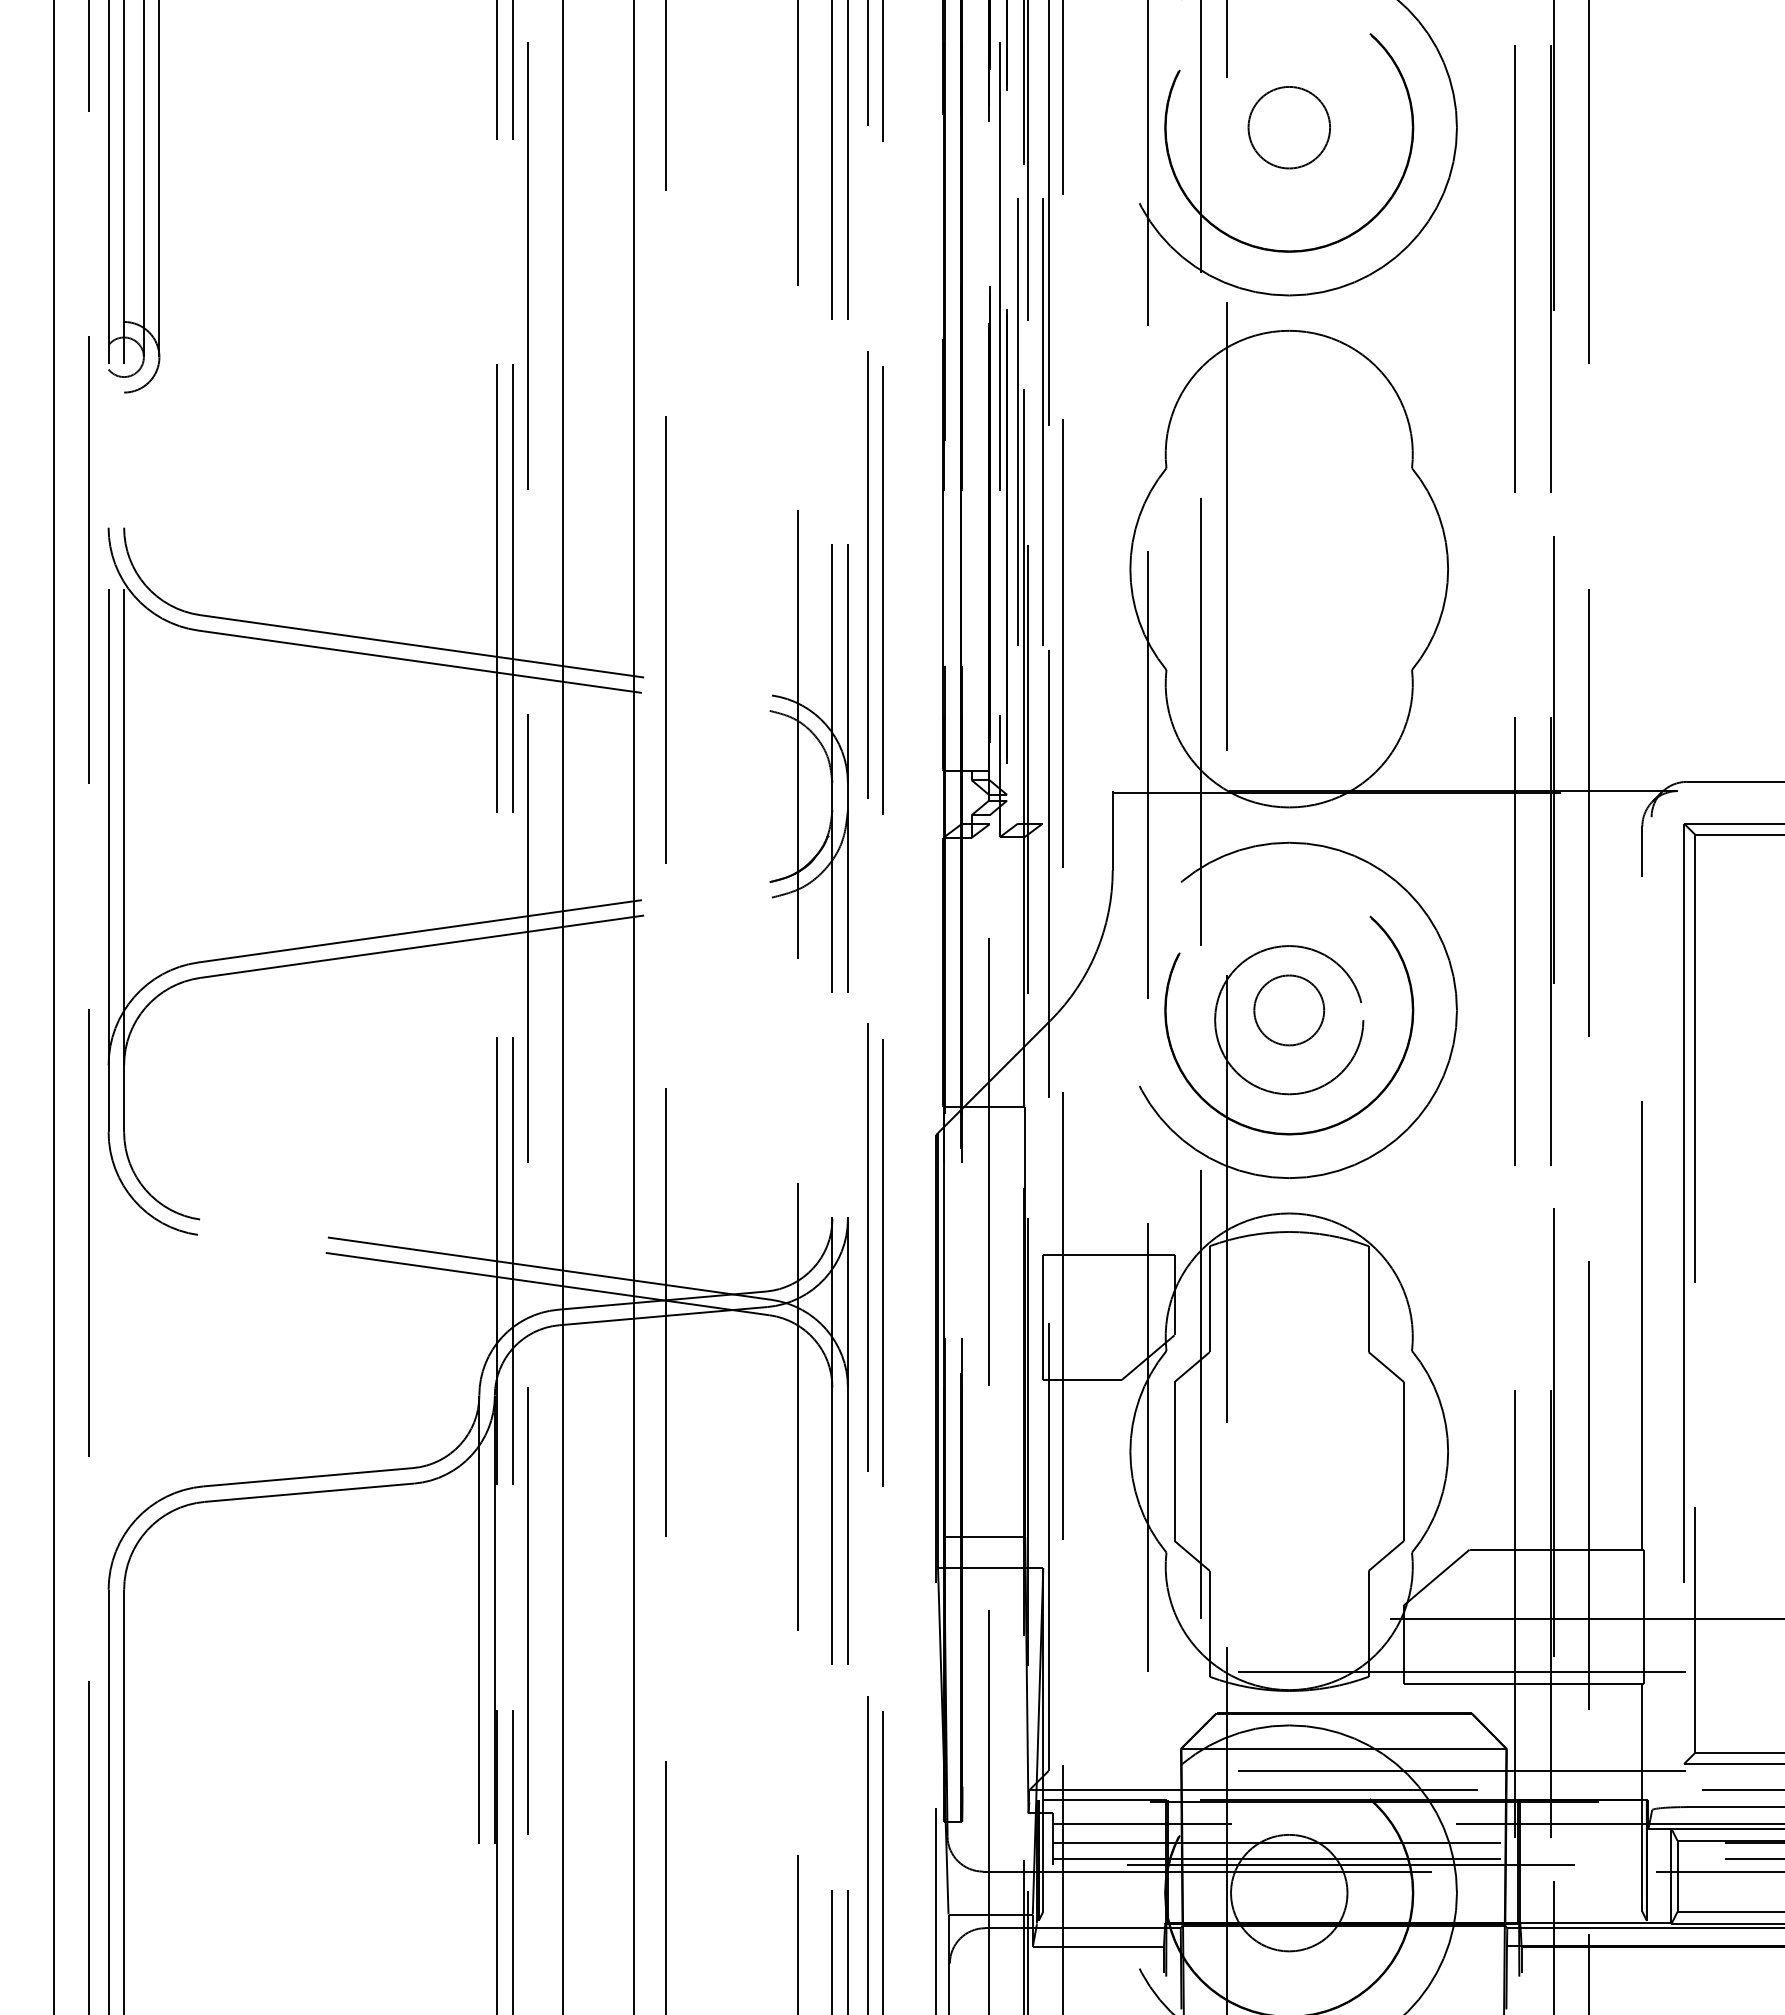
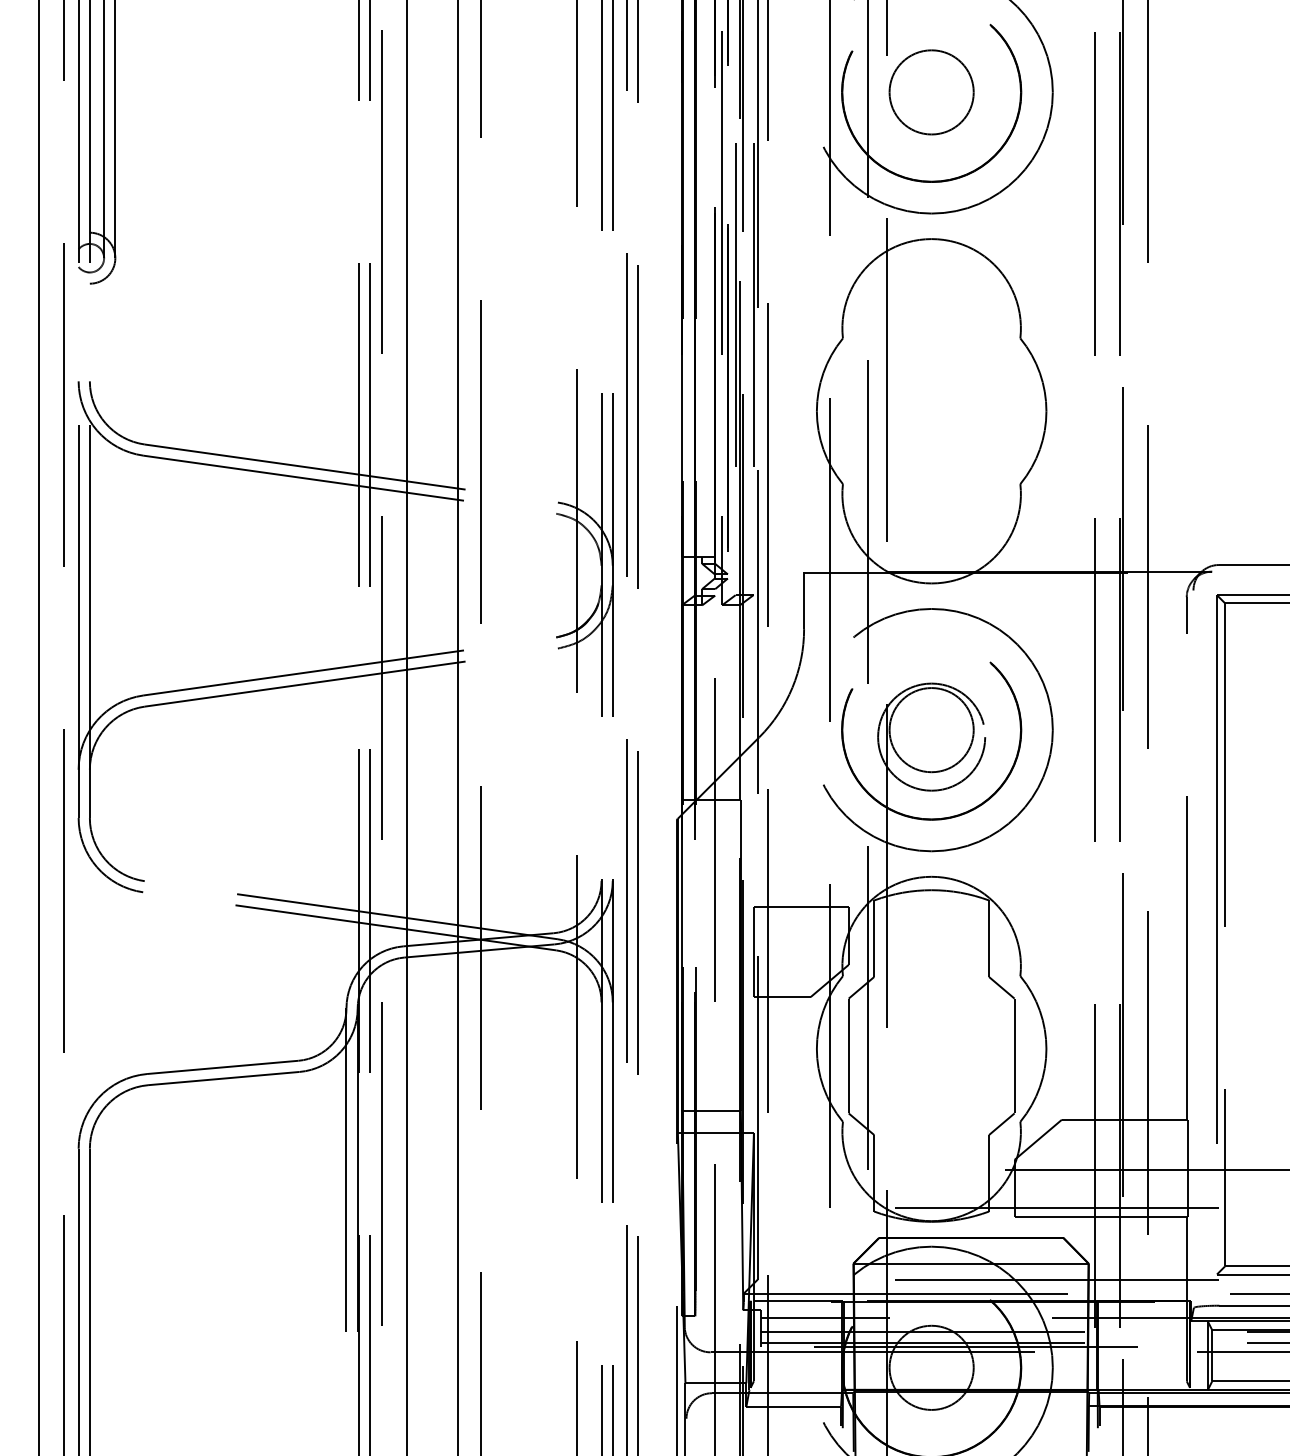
circle: (1289, 127) -> (931, 92), size x1.43
circle: (1289, 1010) -> (931, 730), size x1.67

